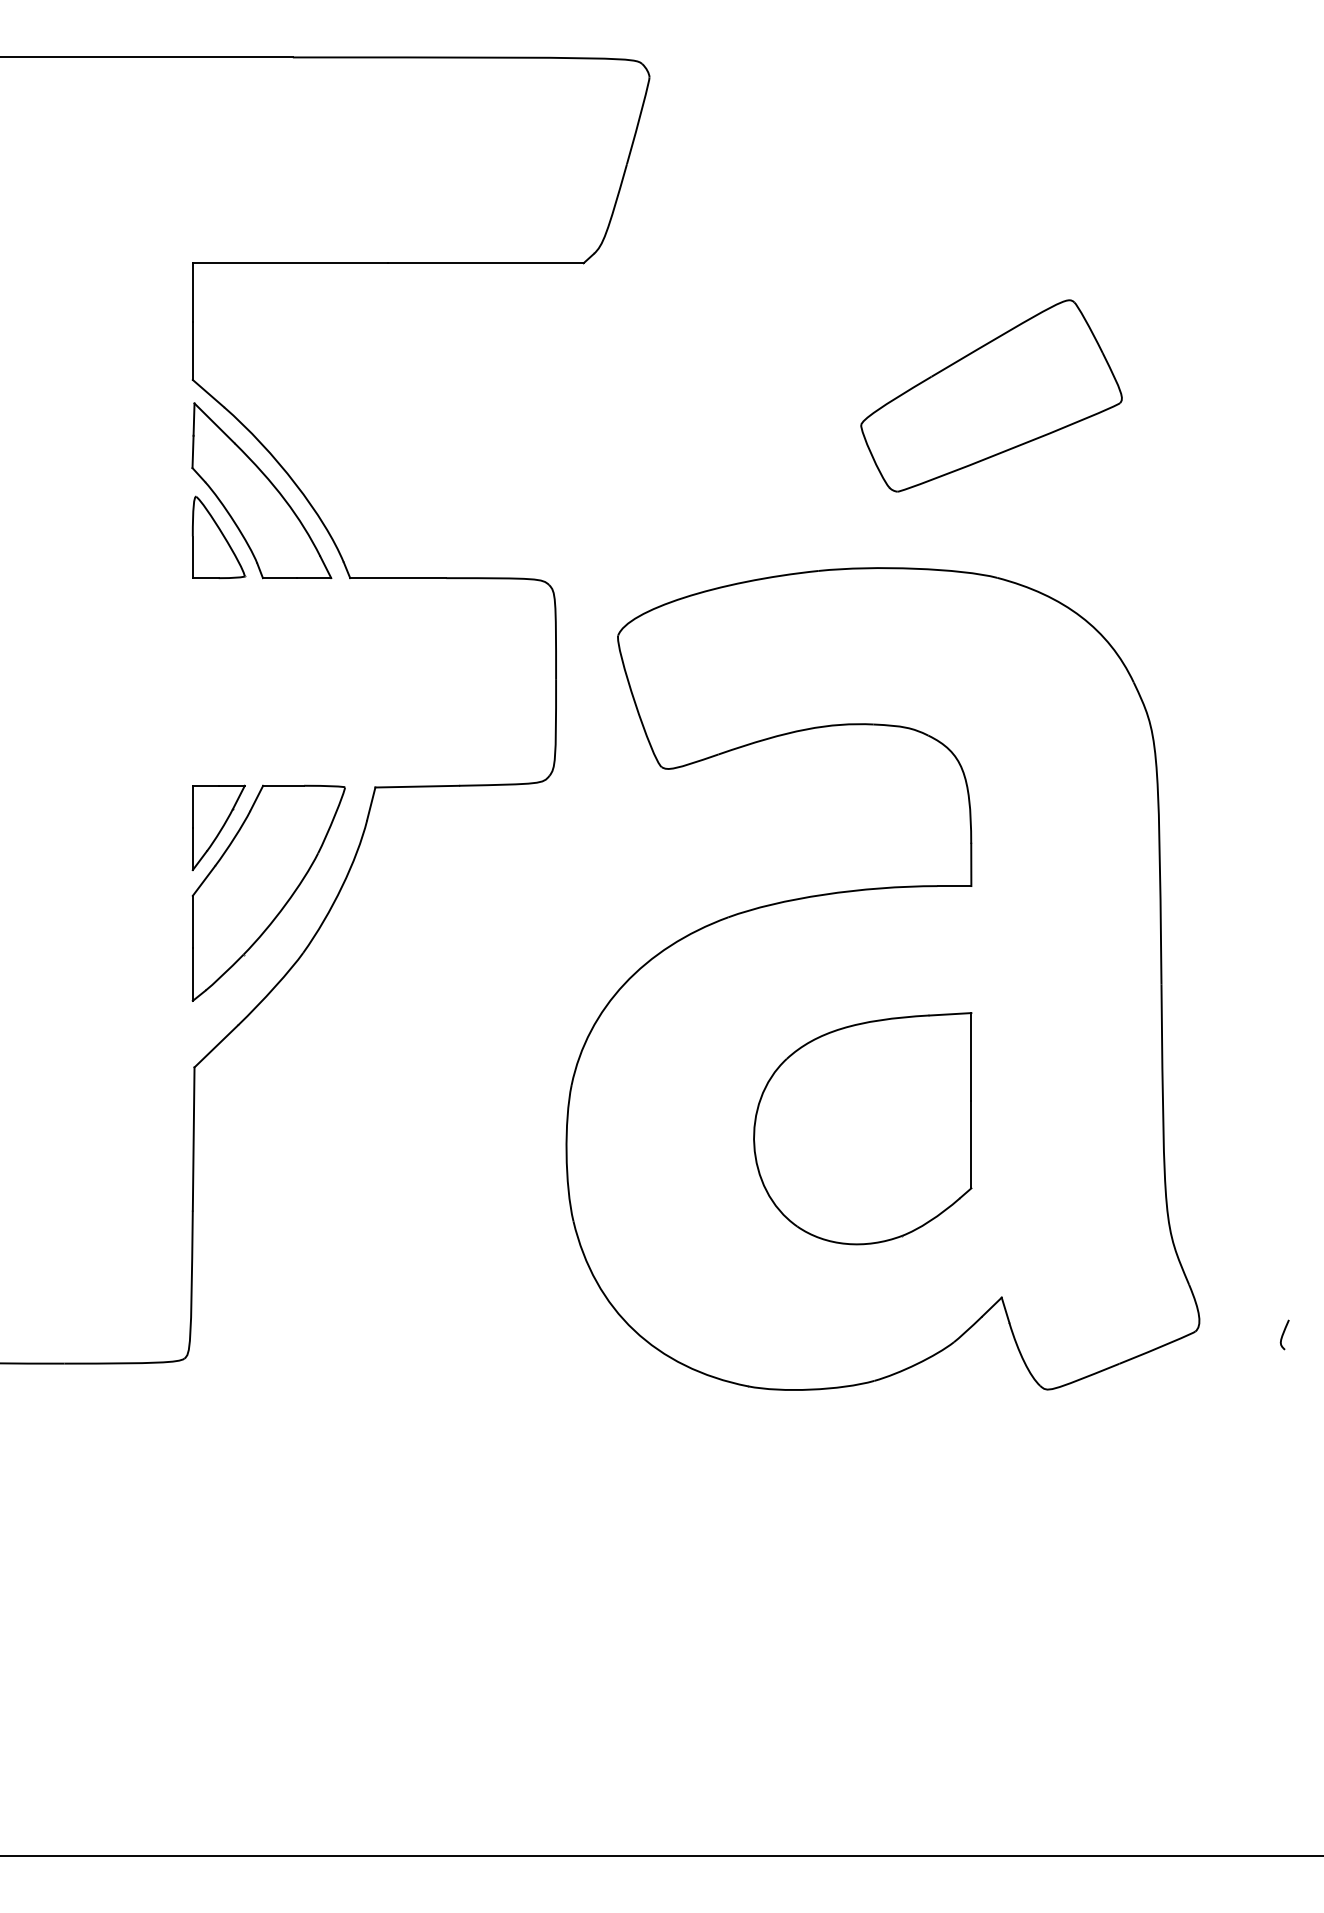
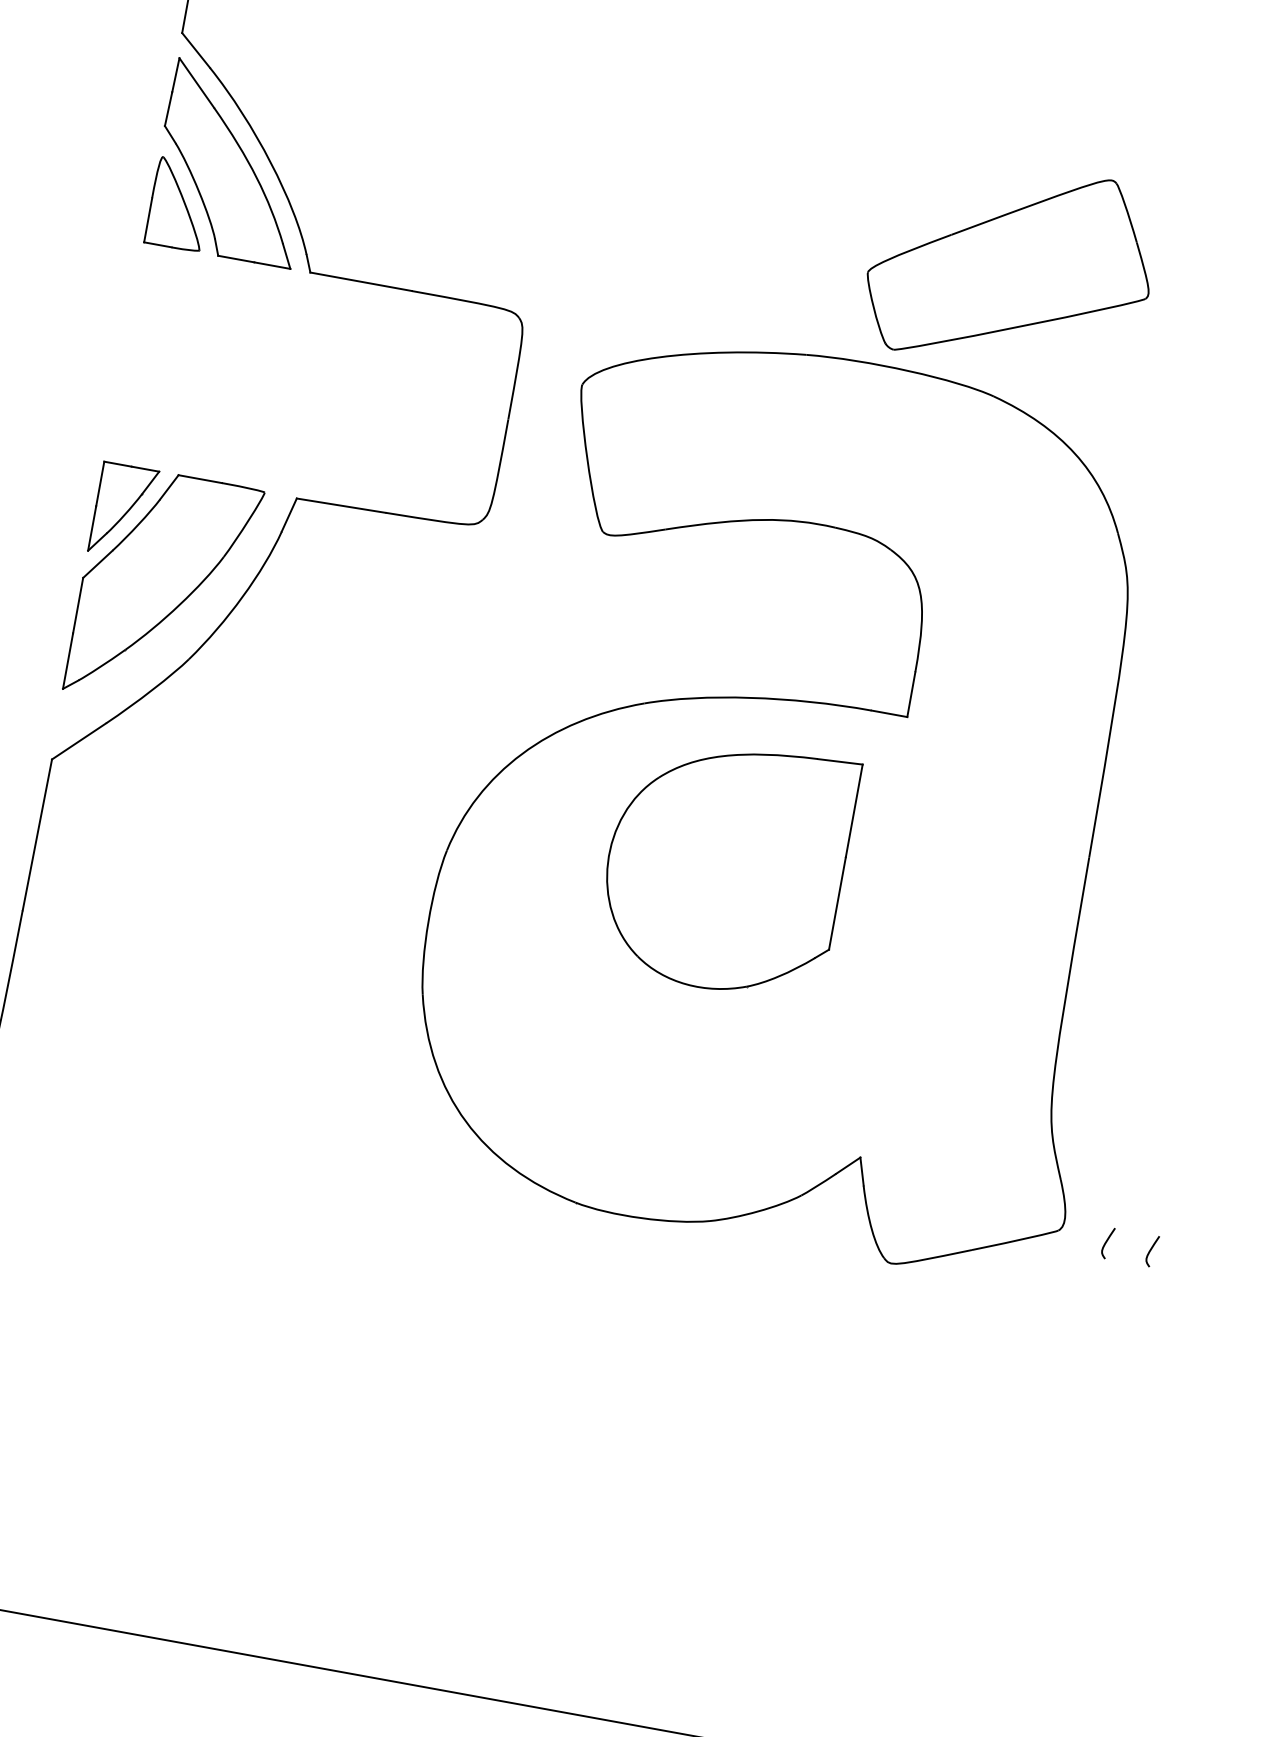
part: (991, 395) -> (1011, 266), moved
part: (862, 1128) -> (725, 865), moved
curve: (1242, 1333) -> (1107, 1241), added

